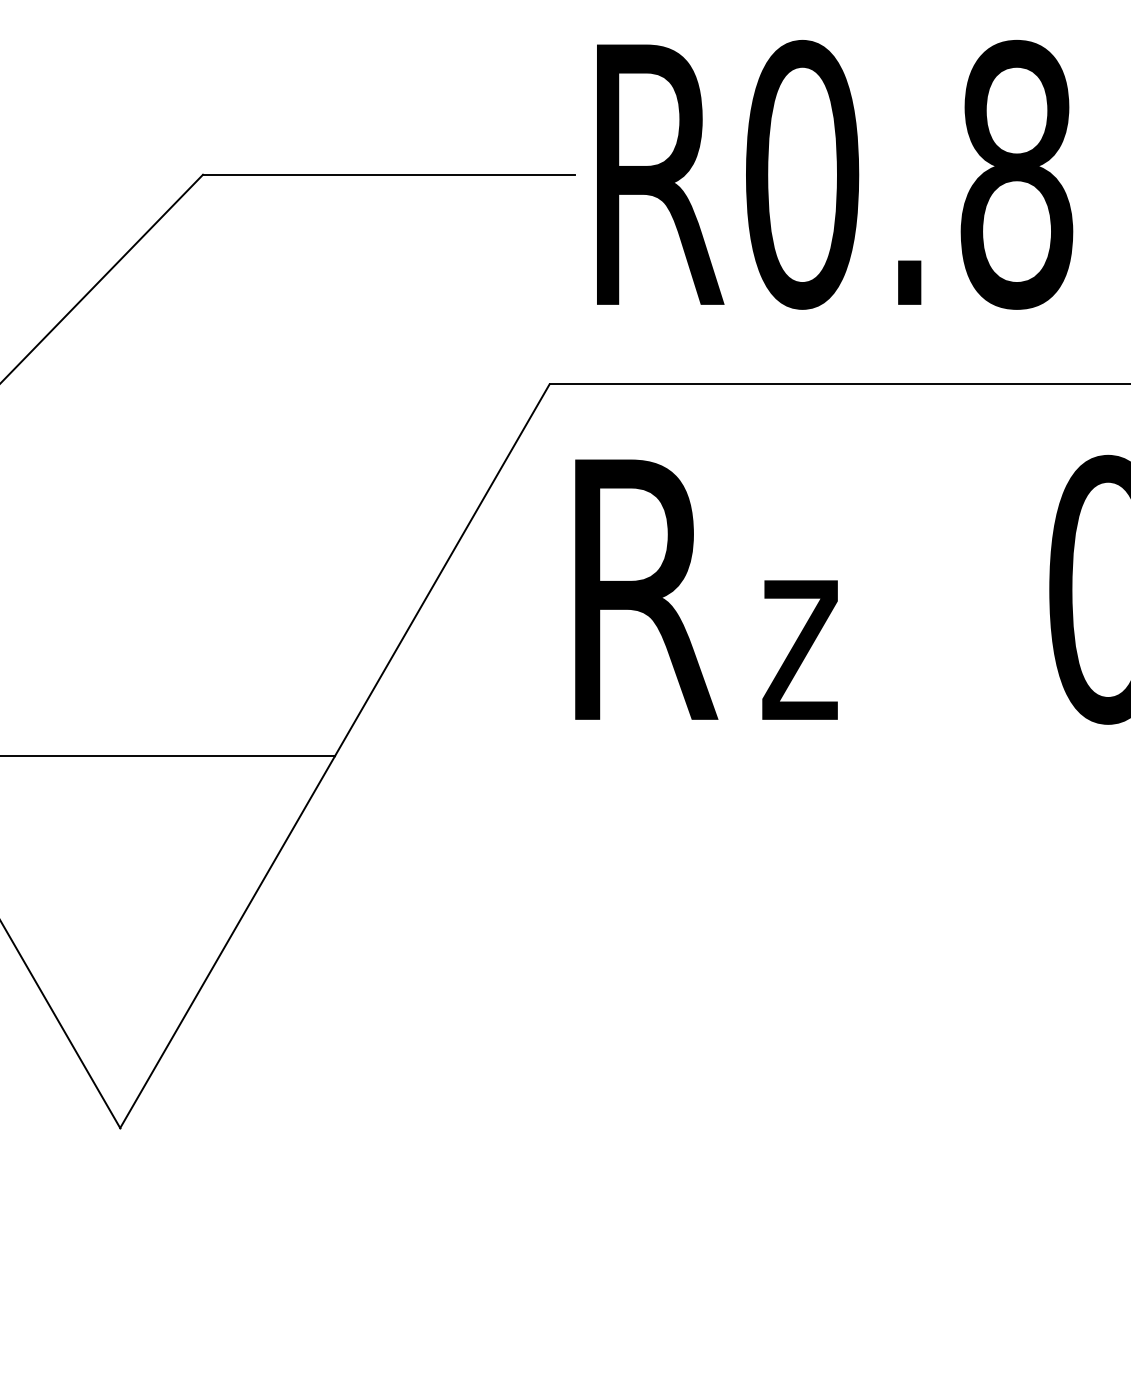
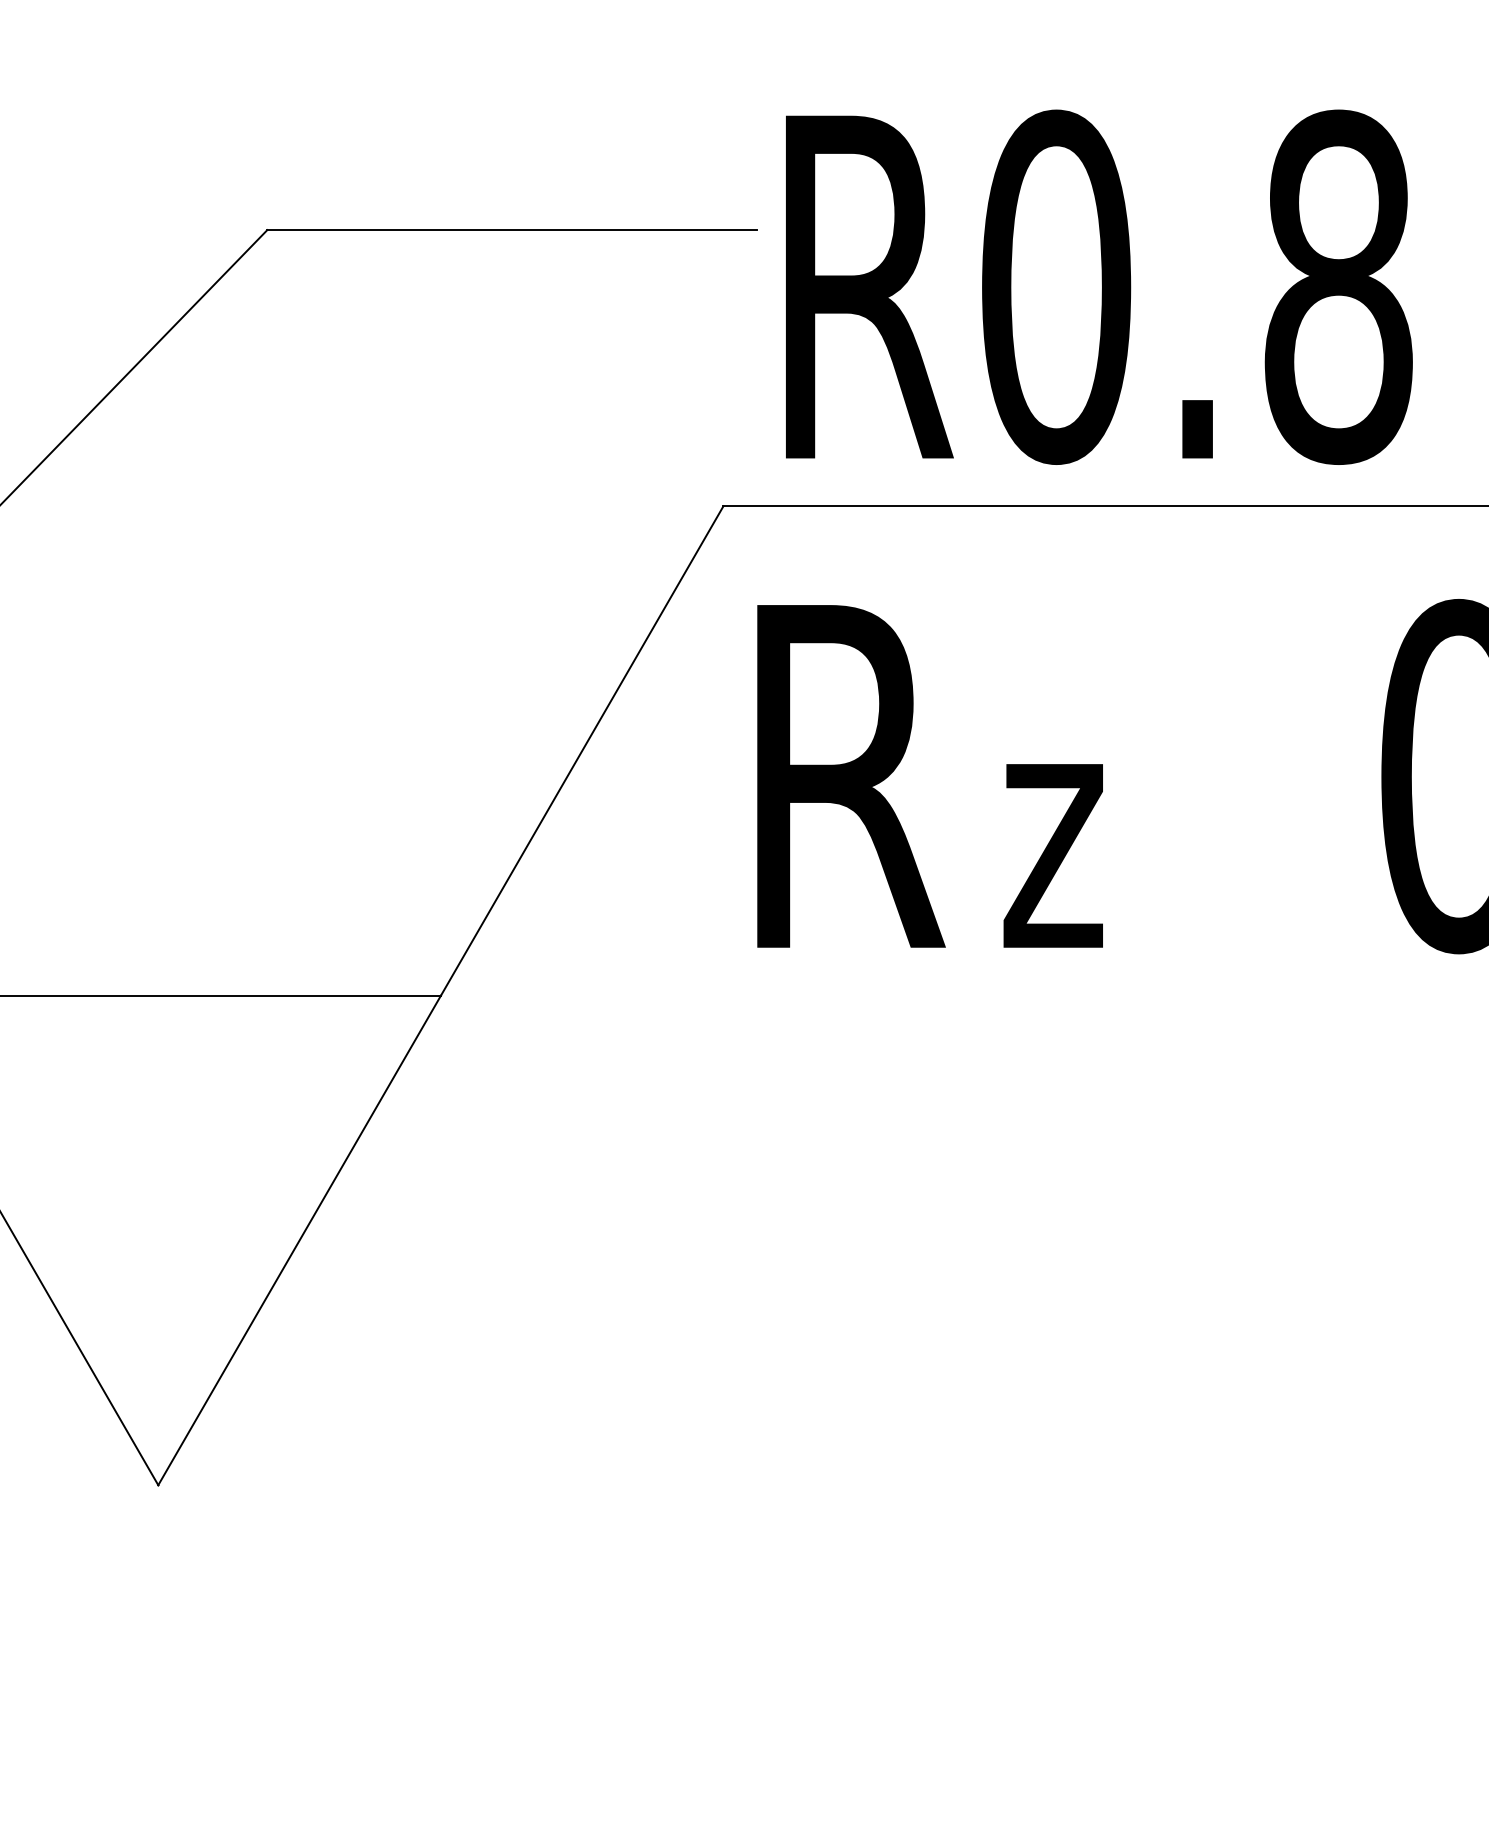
text: (835, 174) -> (1099, 286), moved

